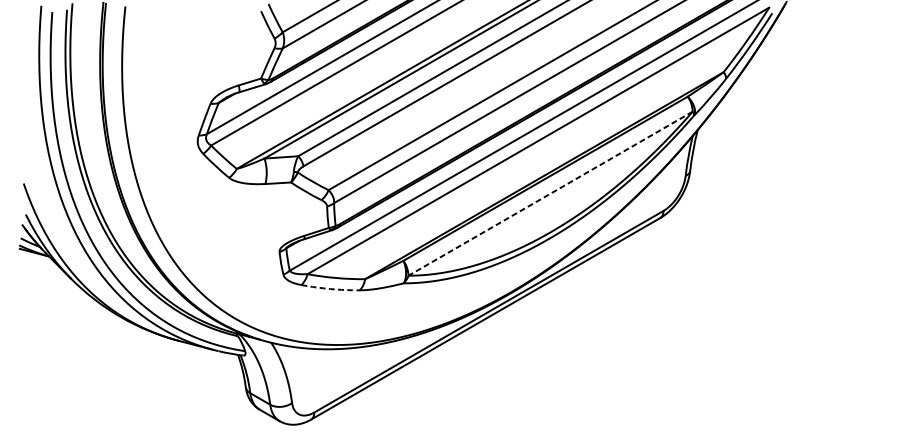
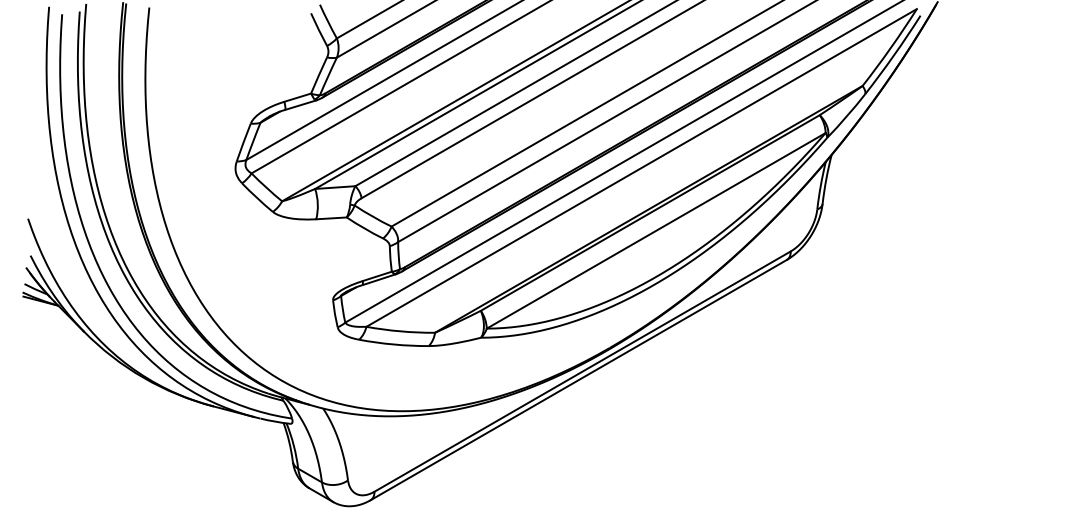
line: (550, 193) -> (656, 230), dashed -> solid
arc: (330, 289) -> (393, 344), dashed -> solid

